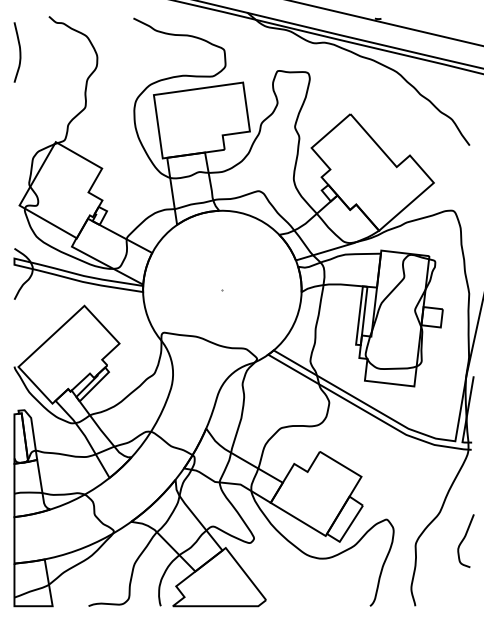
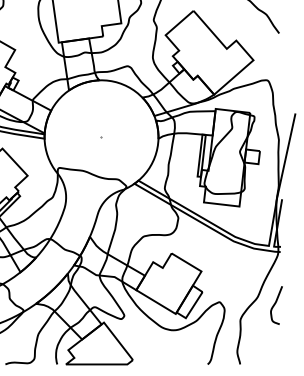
curve: (463, 541) -> (274, 305), moved

